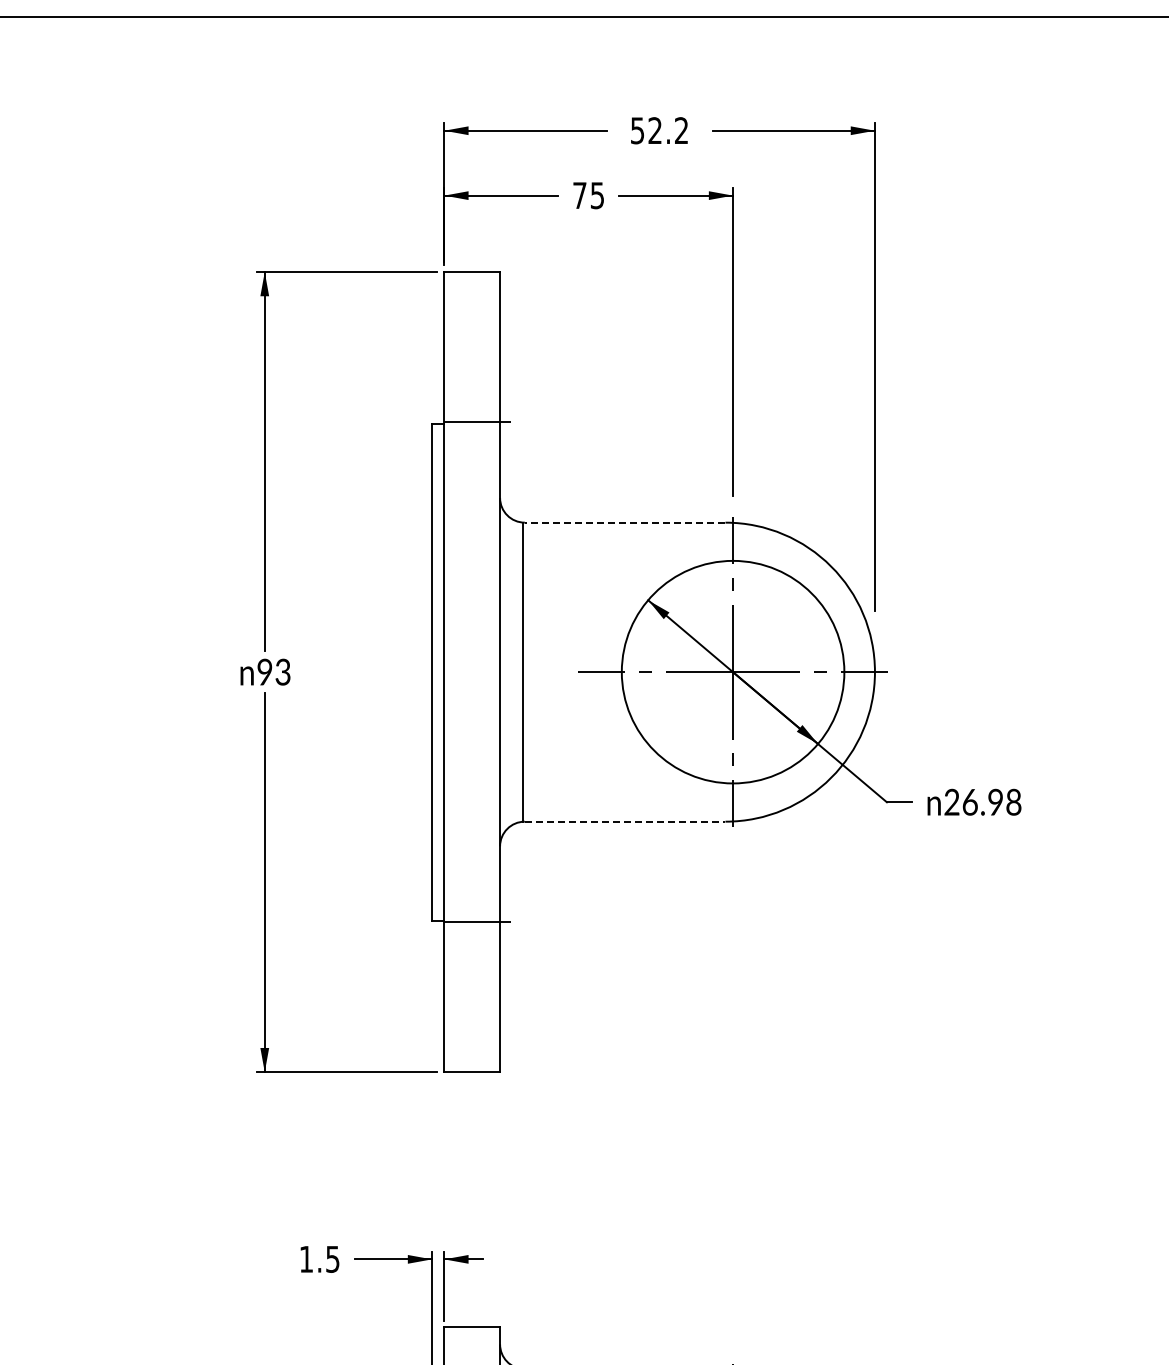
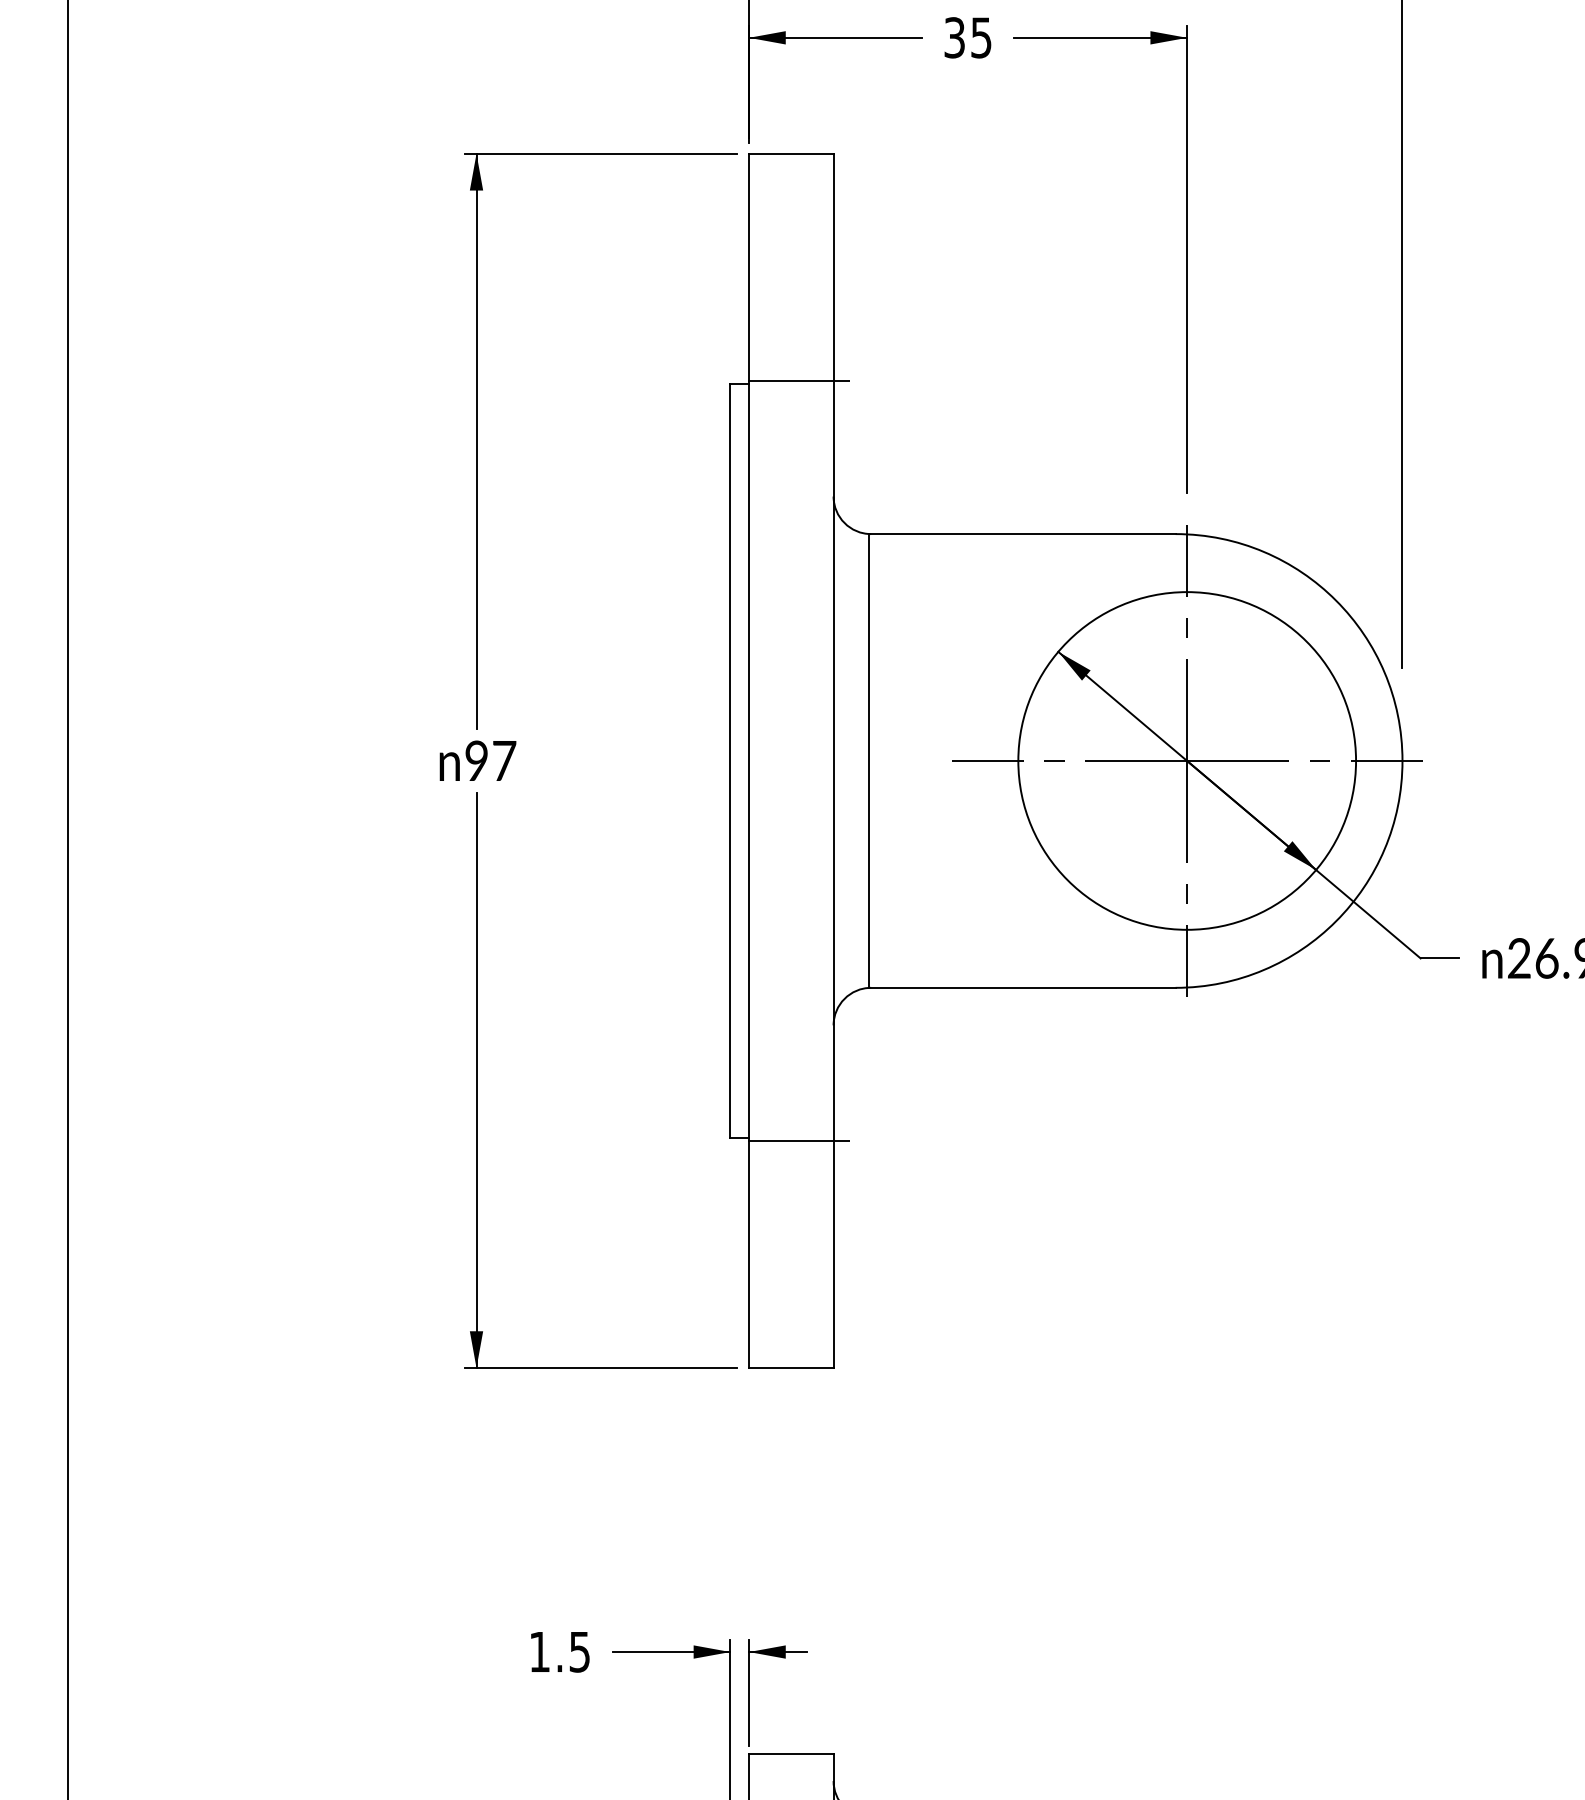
text: (579, 195) -> (954, 37), 75 -> 35
line: (624, 522) -> (1022, 533), dashed -> solid
text: (282, 671) -> (503, 759), 93 -> 97
line: (625, 821) -> (1023, 987), dashed -> solid

